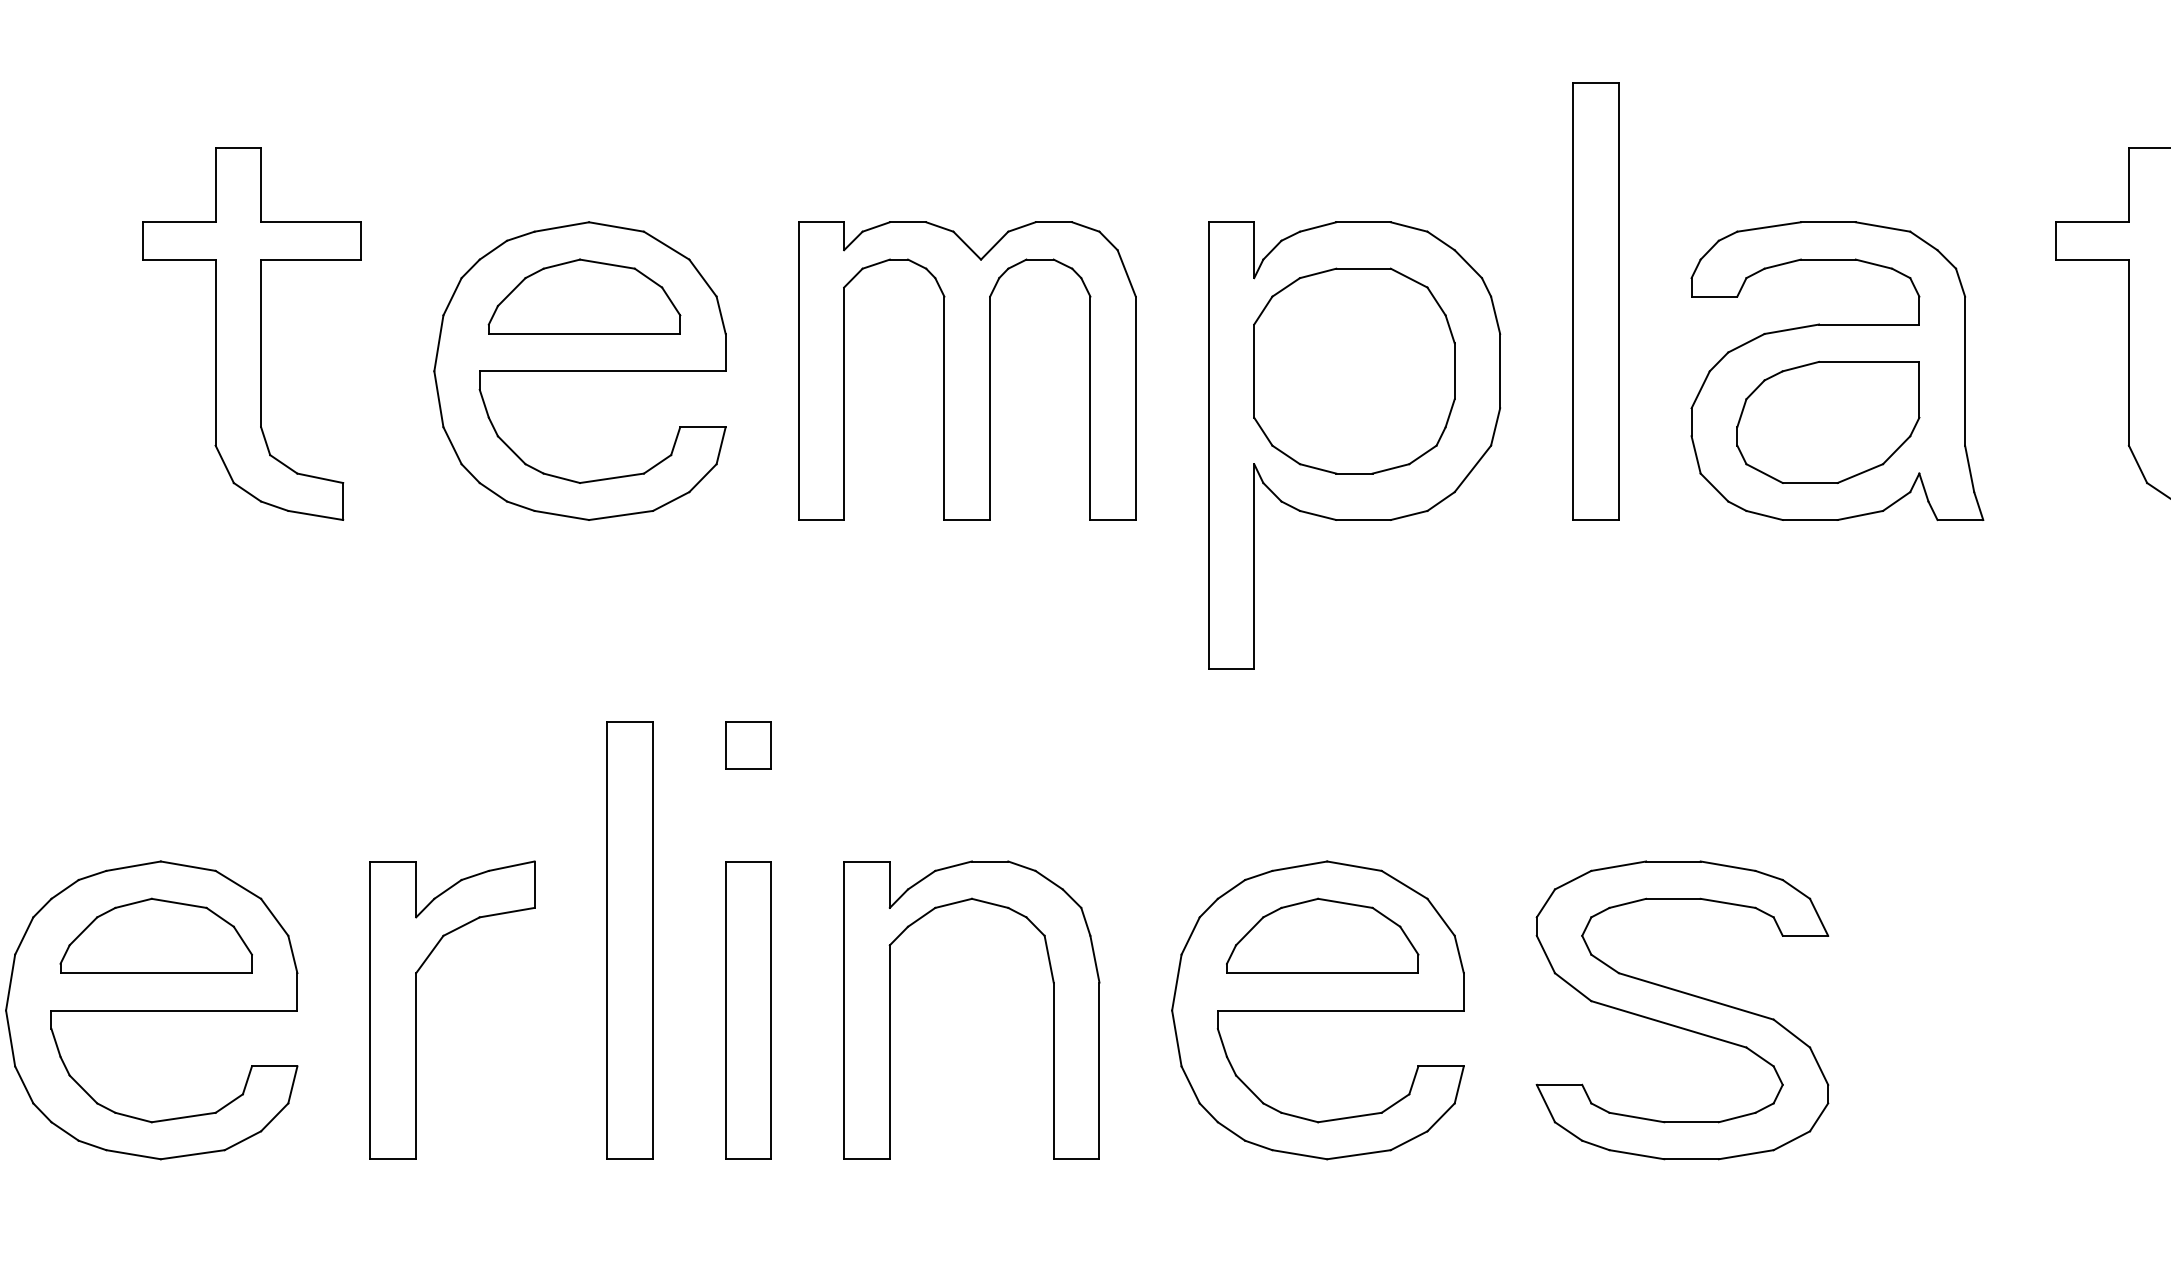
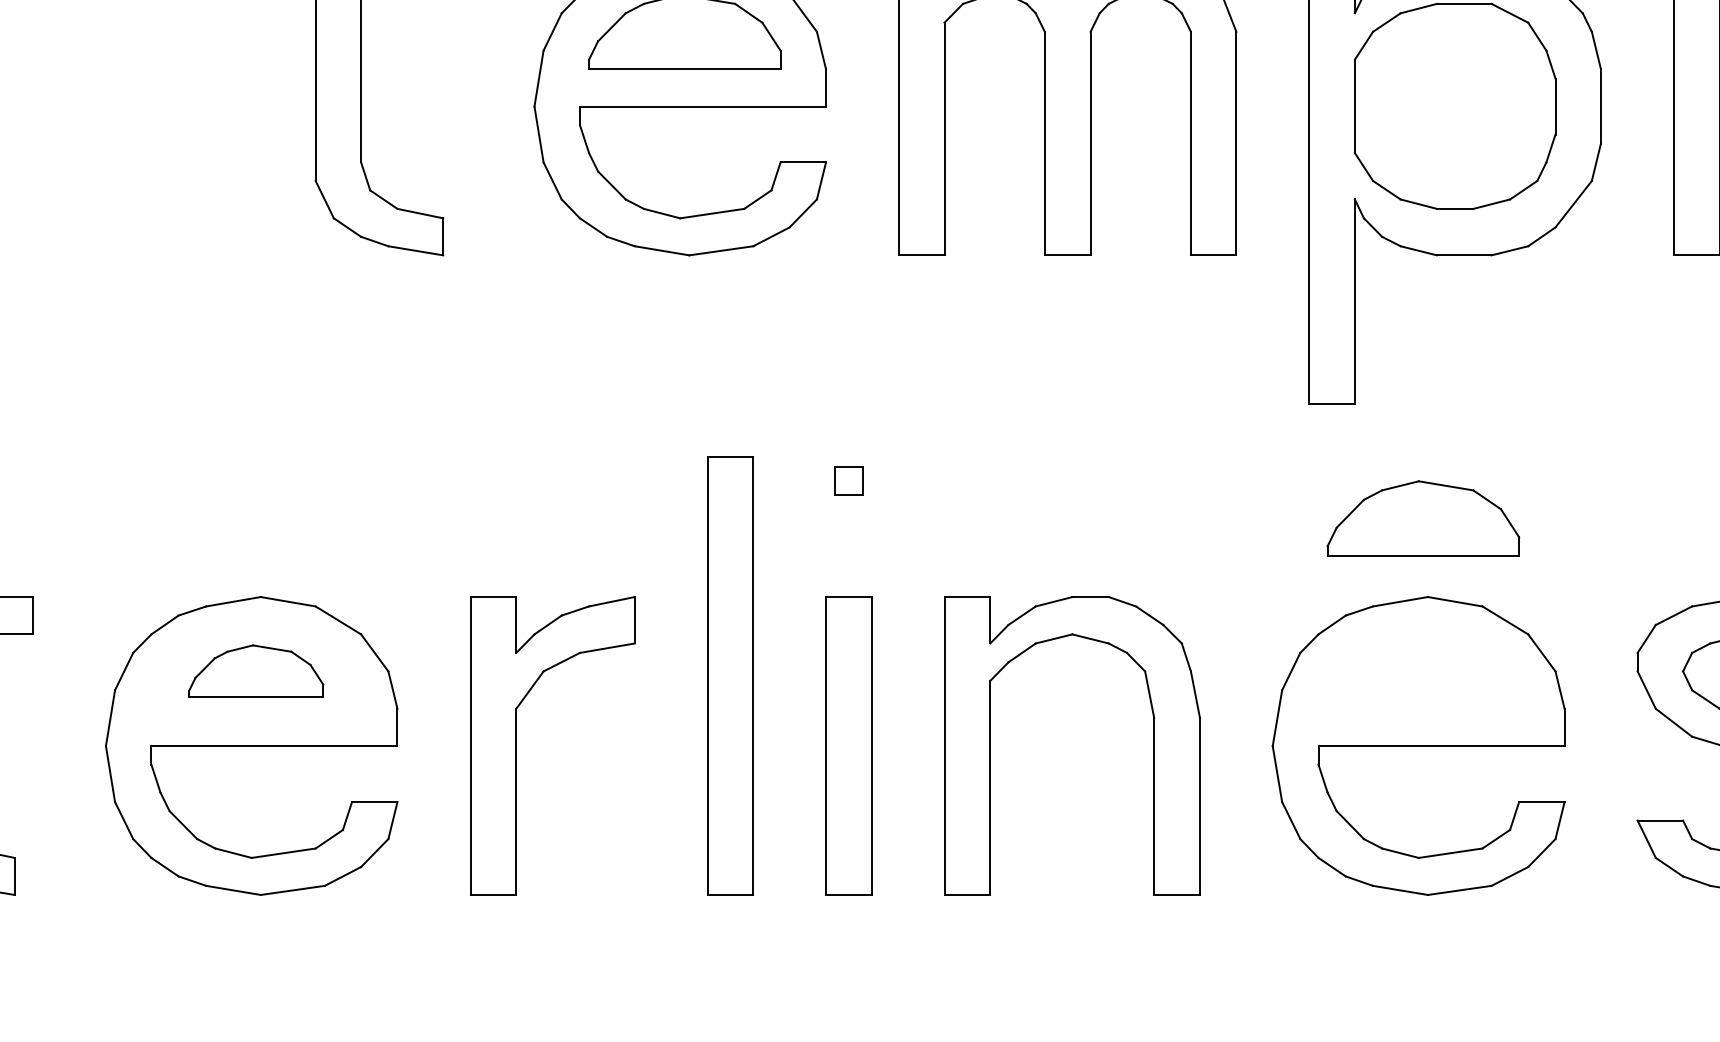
part: (748, 745) -> (848, 480), size x0.6
part: (155, 935) -> (255, 671), size x0.7
part: (1322, 935) -> (1423, 517), moved

